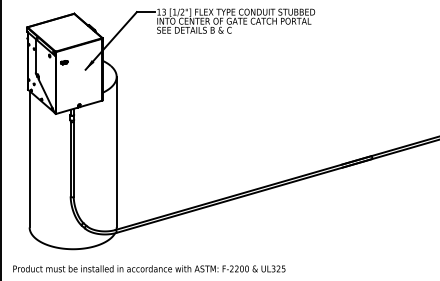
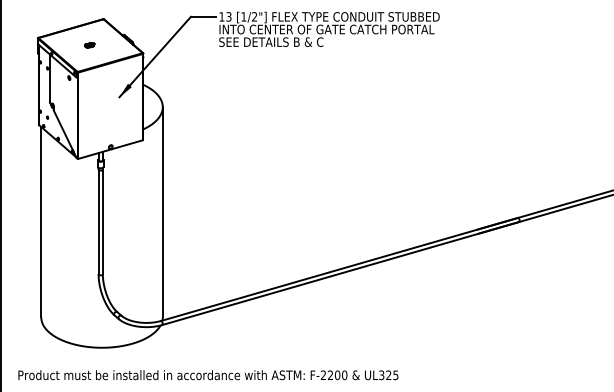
part: (64, 62) -> (89, 45), moved

